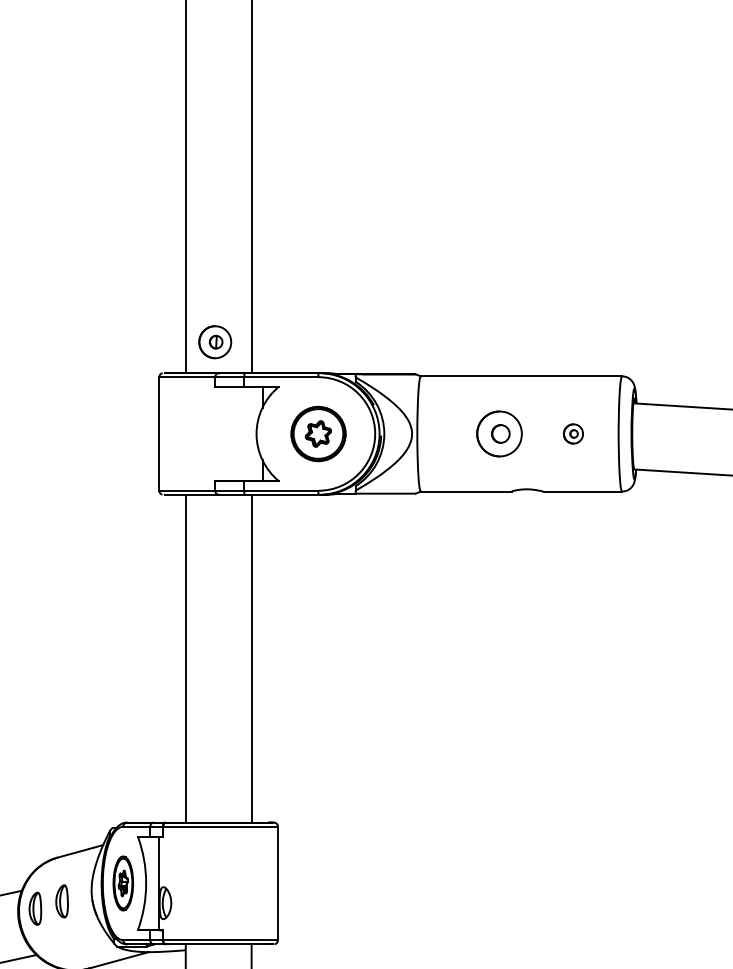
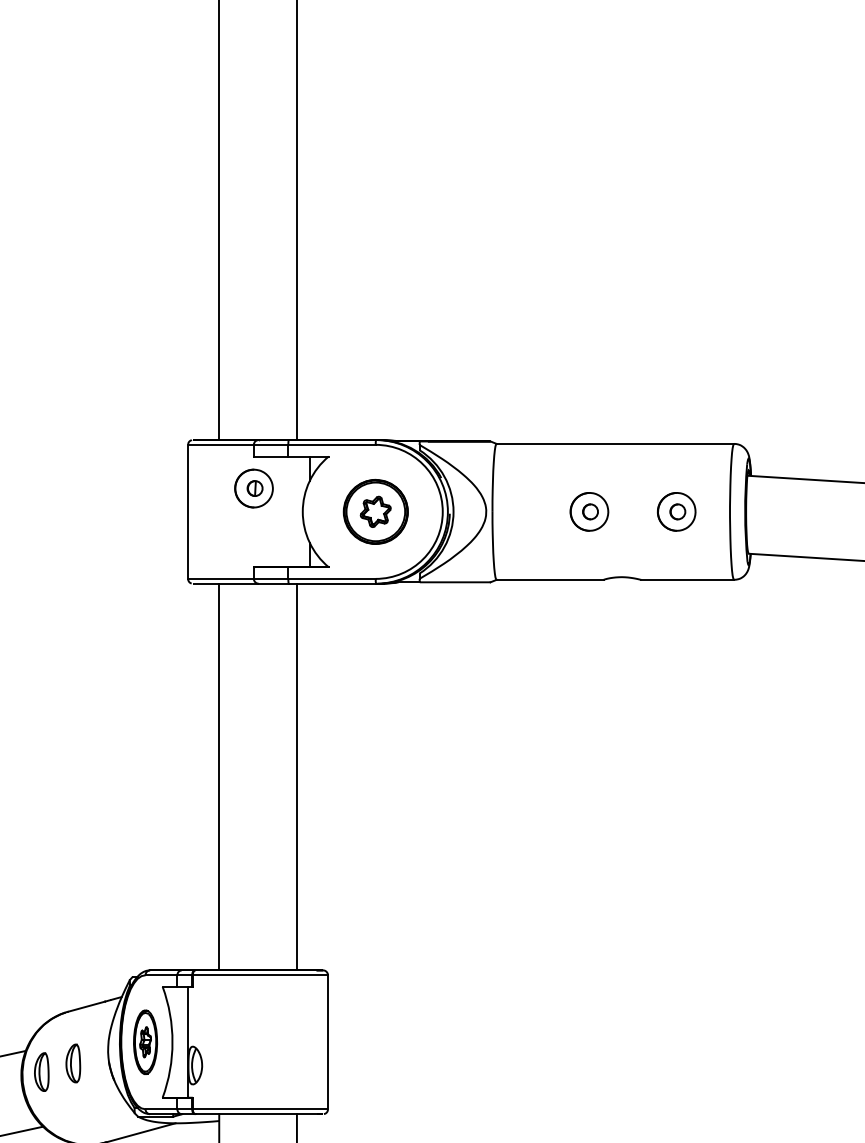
part: (215, 342) -> (254, 488), moved
part: (499, 433) -> (589, 511), size x0.71
part: (573, 433) -> (676, 511), size x1.67

